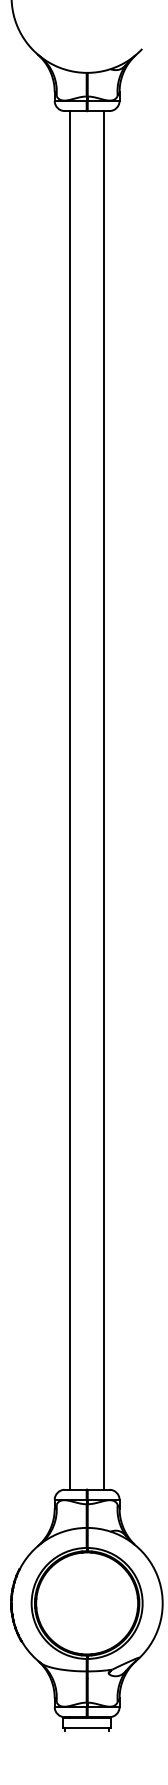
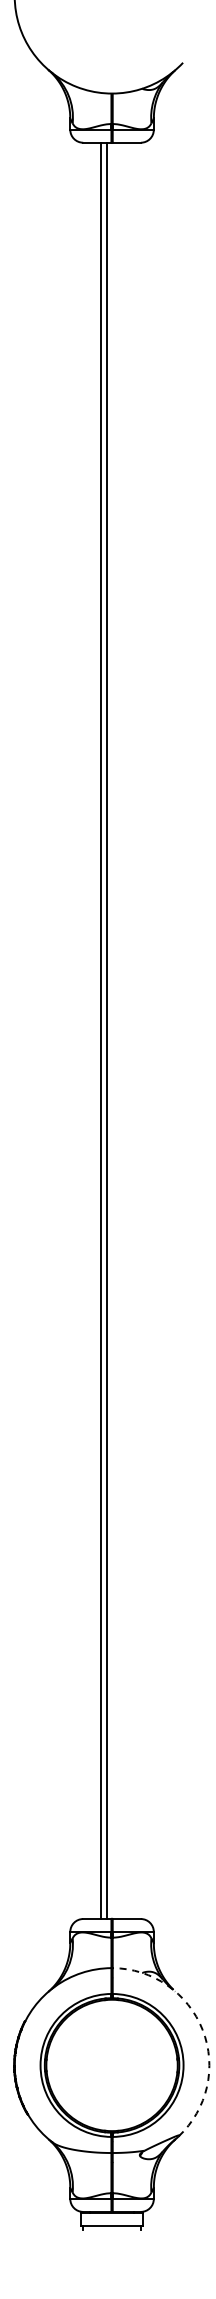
line: (70, 800) -> (107, 1030), moved
line: (103, 800) -> (100, 1030), moved
arc: (157, 1575) -> (202, 2029), solid -> dashed

